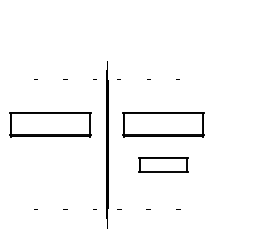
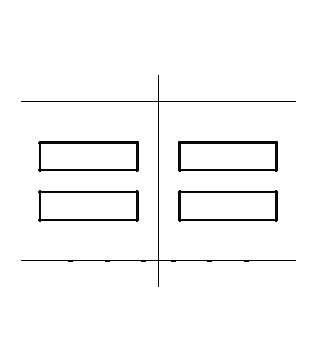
part: (50, 164) -> (88, 205), added
part: (163, 164) -> (227, 205), size x1.67

